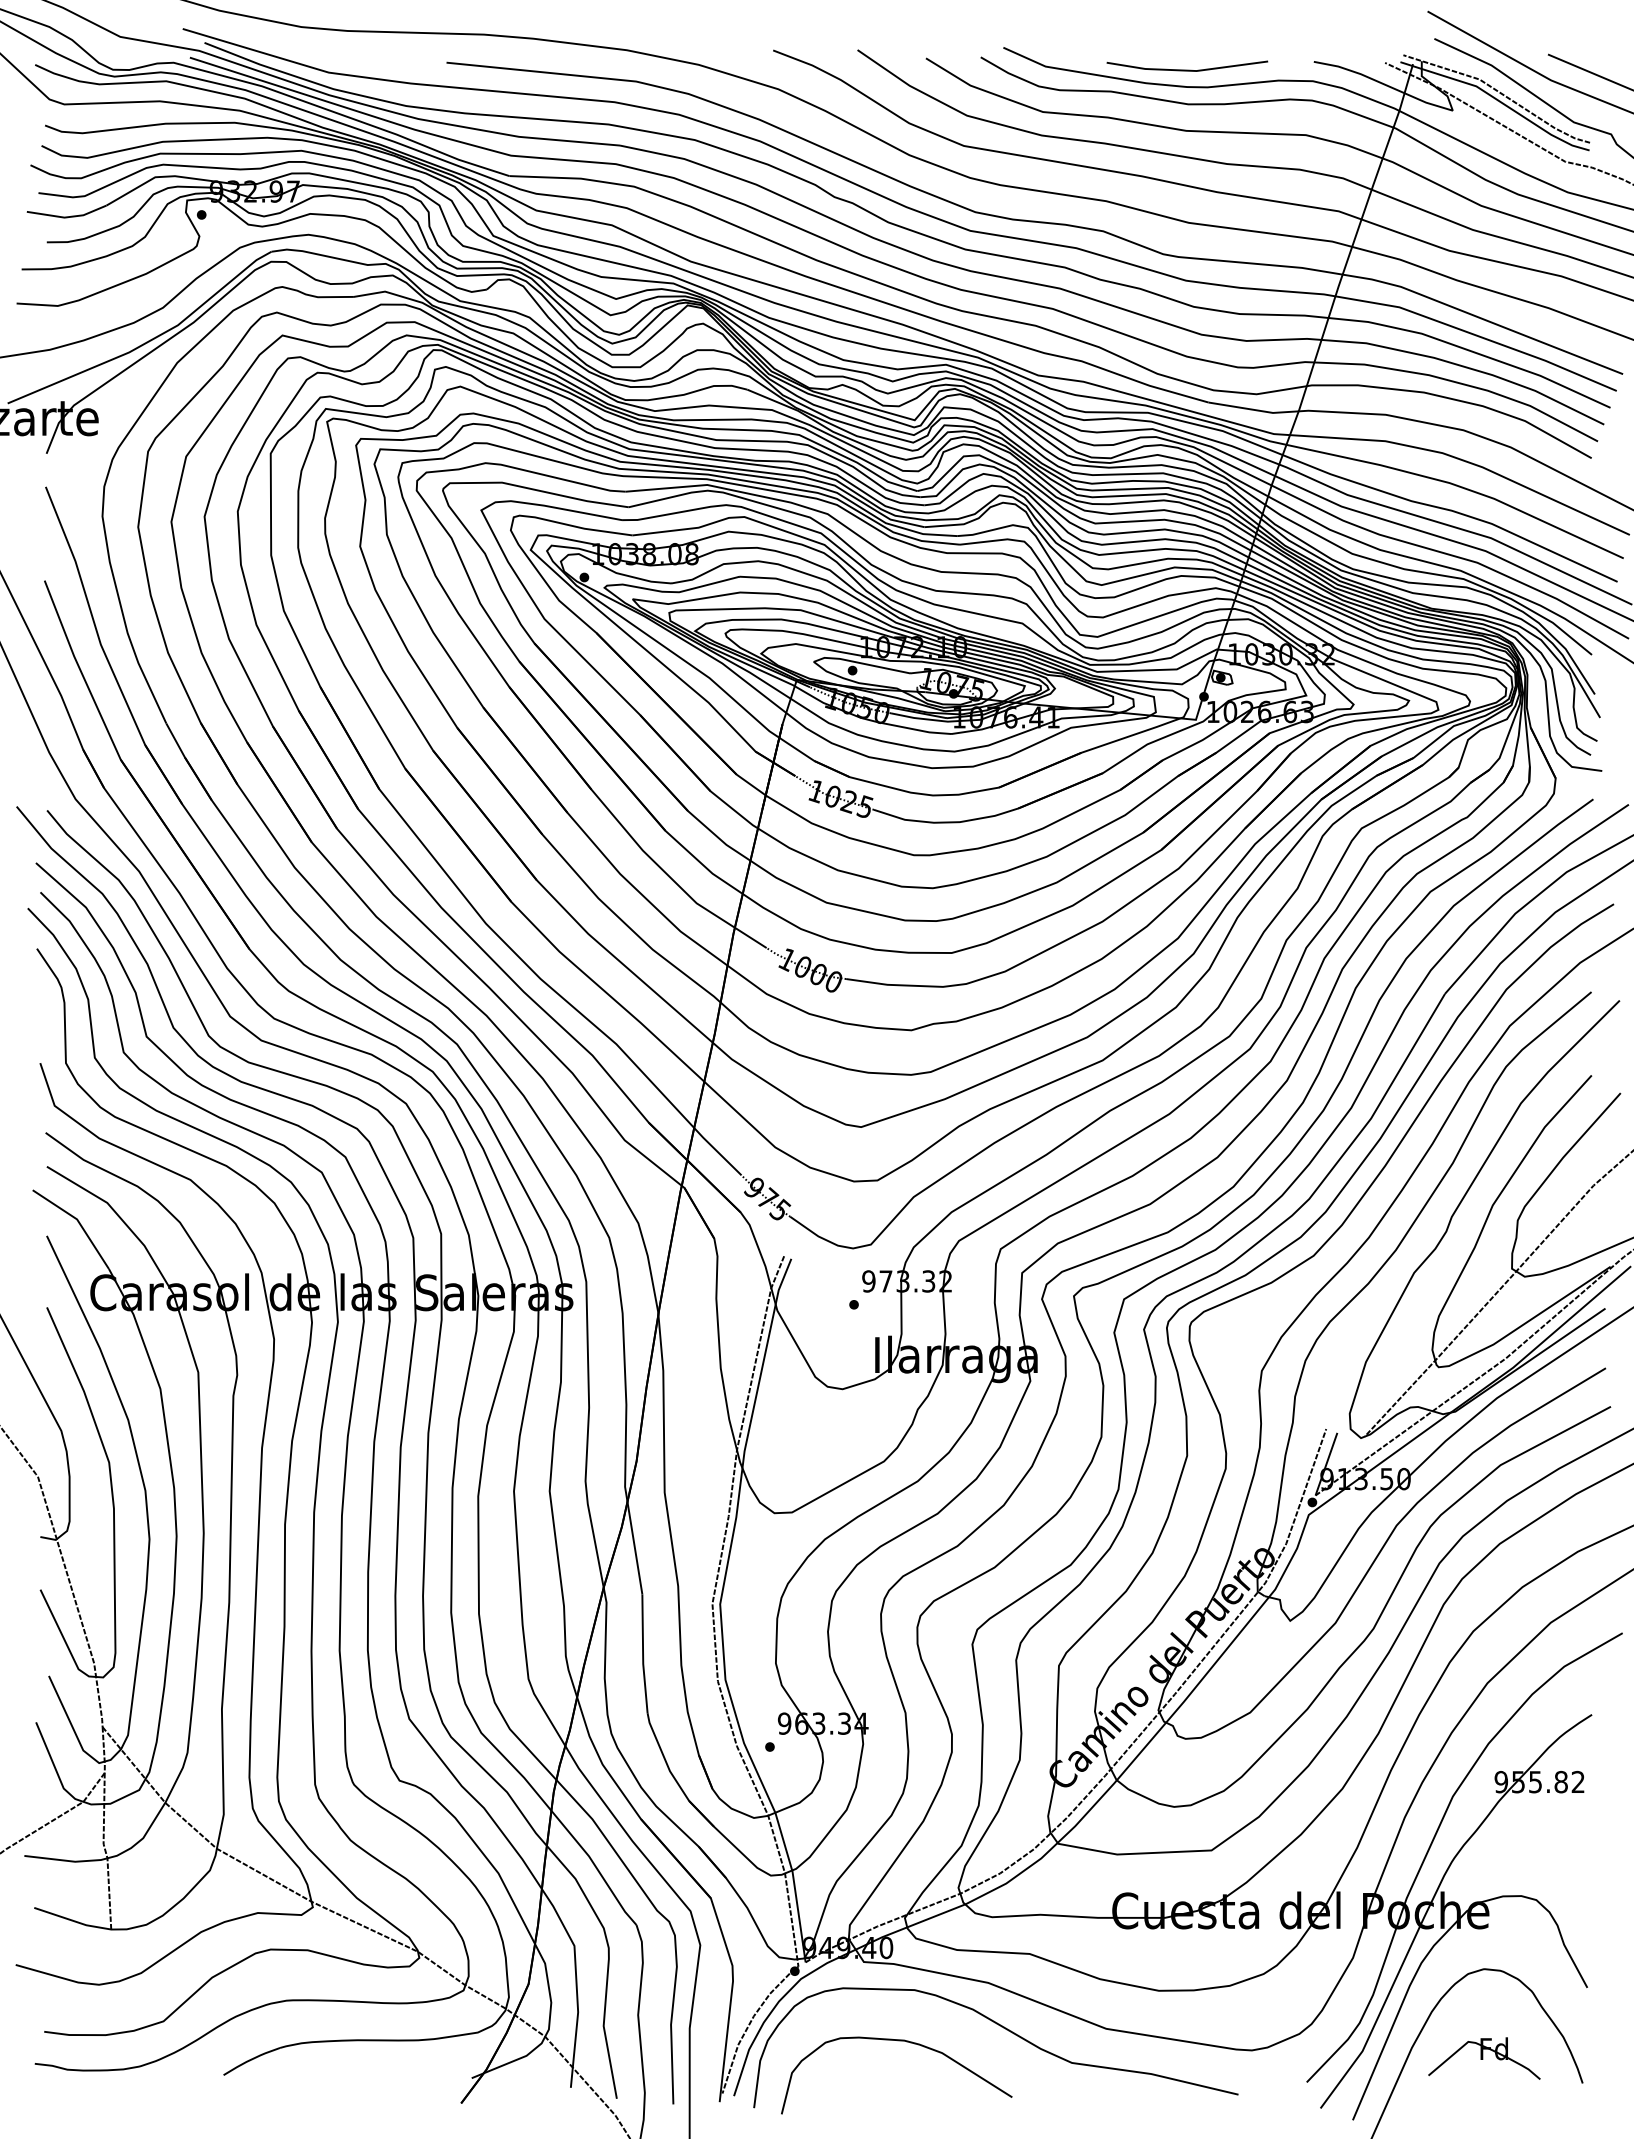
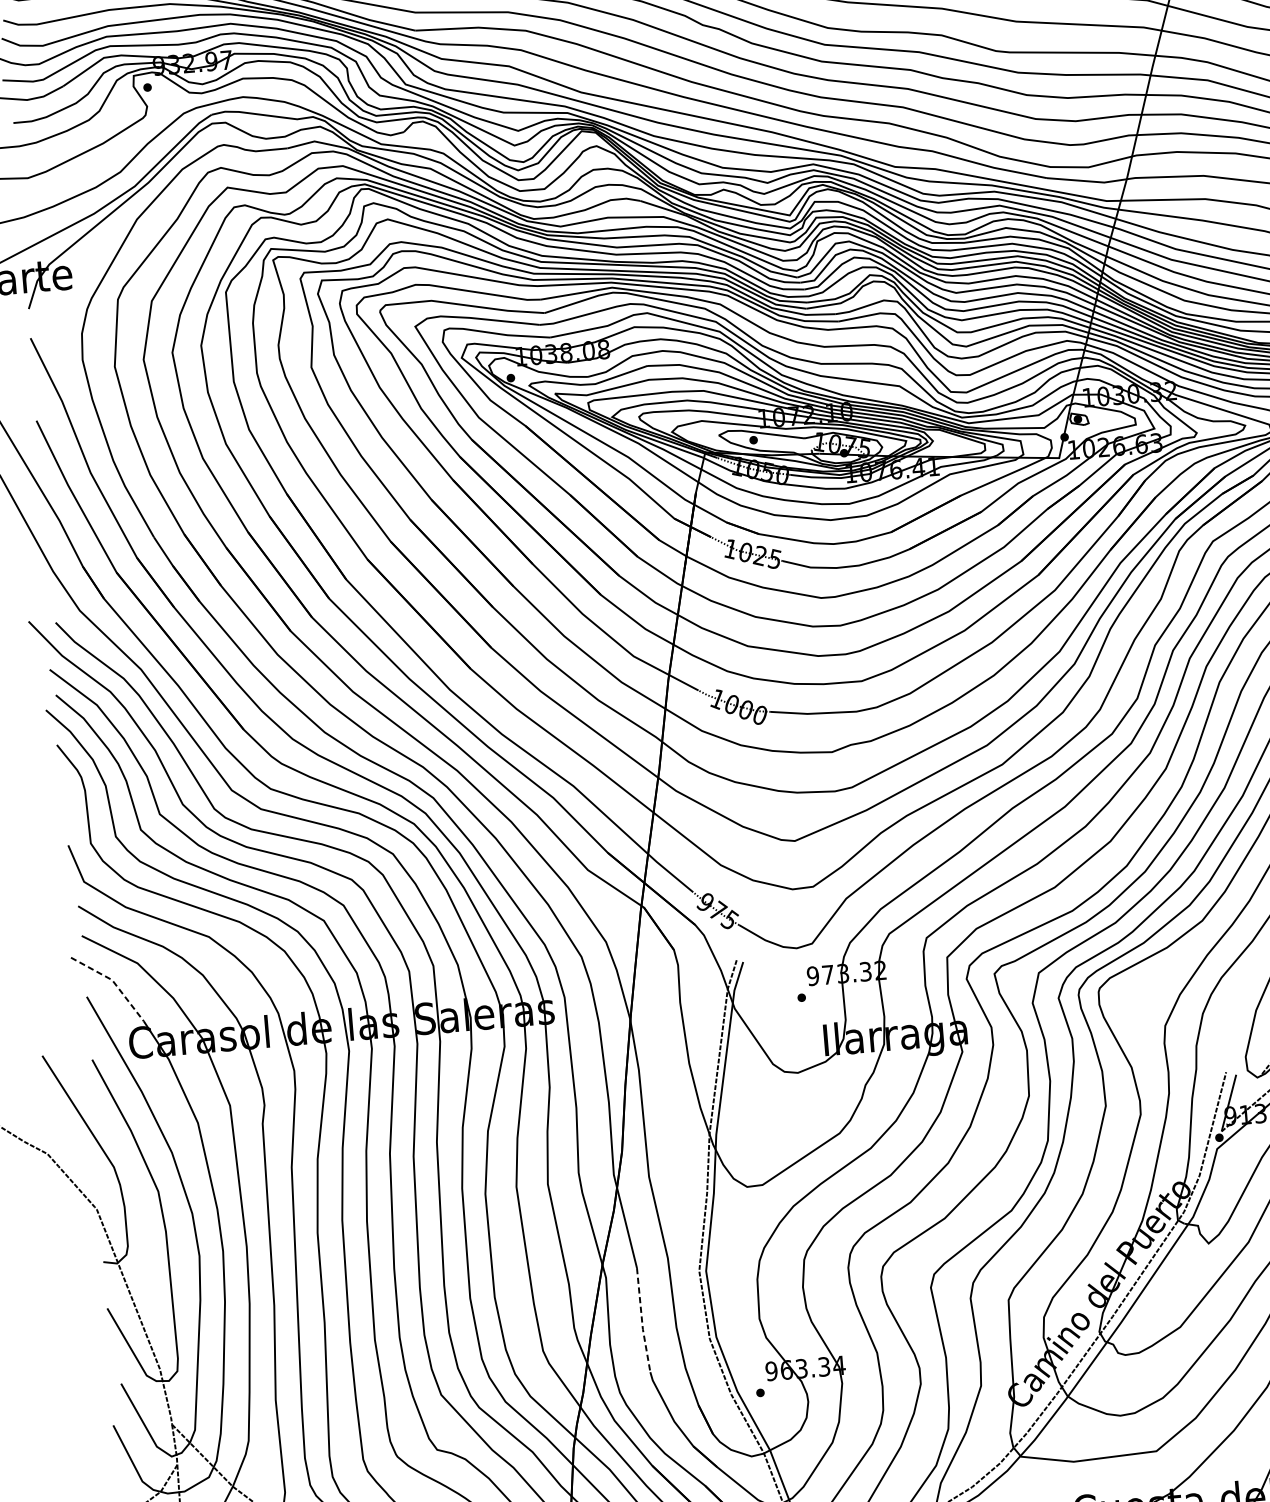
line: (78, 1221) -> (113, 981), solid -> dashed
line: (643, 1655) -> (642, 1321), solid -> dashed

